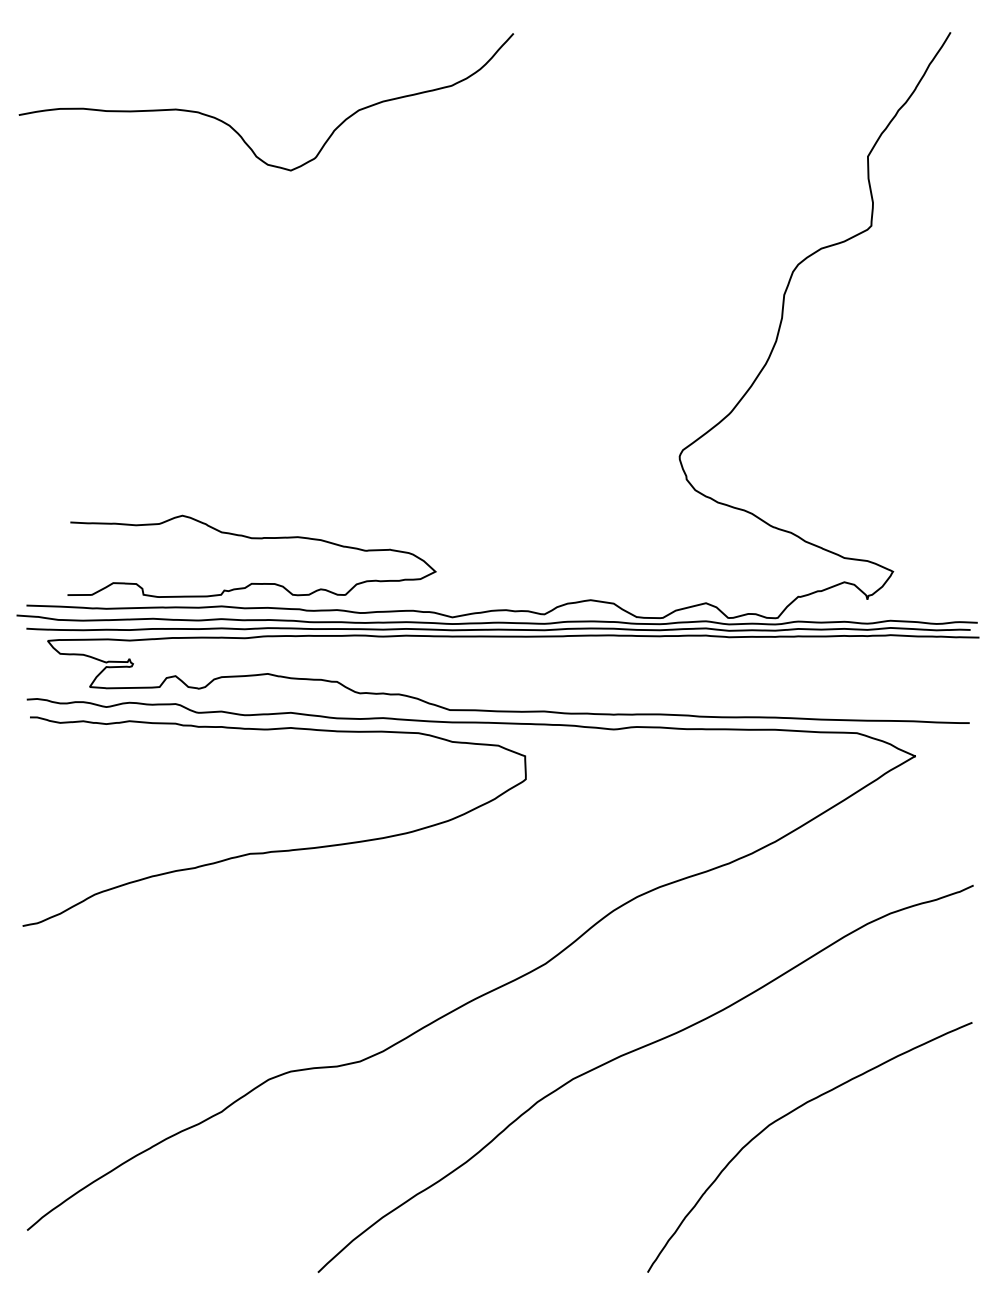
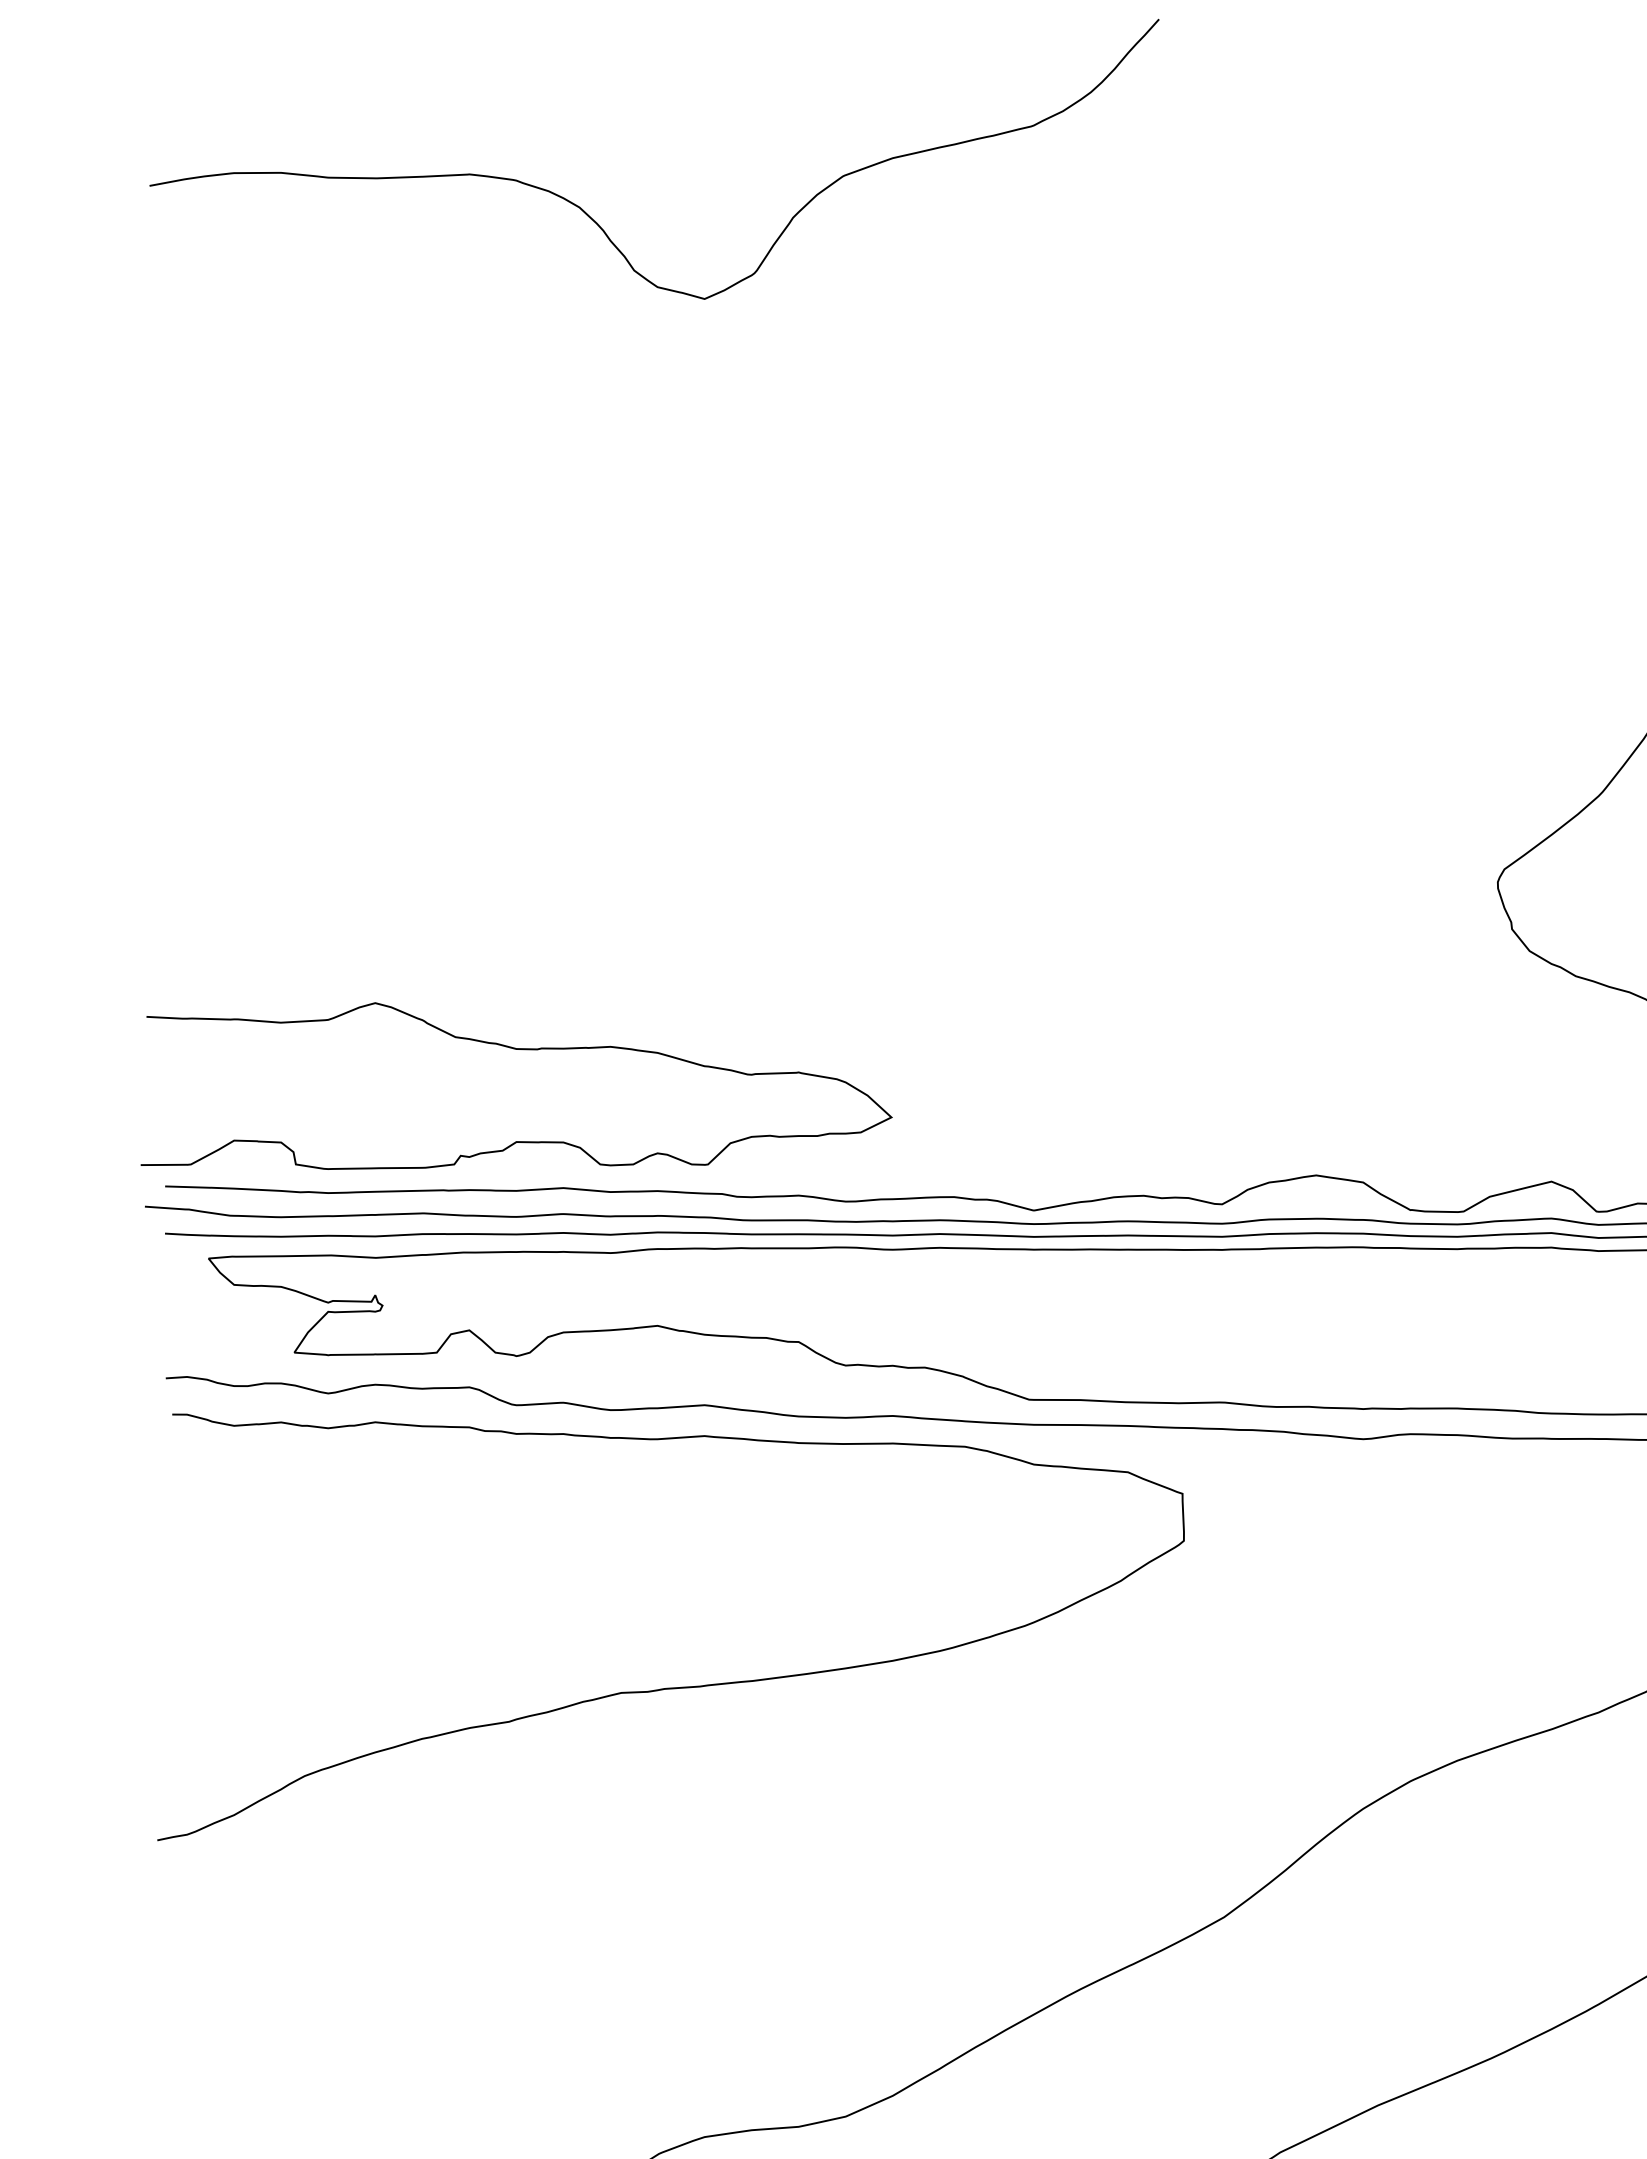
curve: (251, 539) -> (516, 1051), moved

